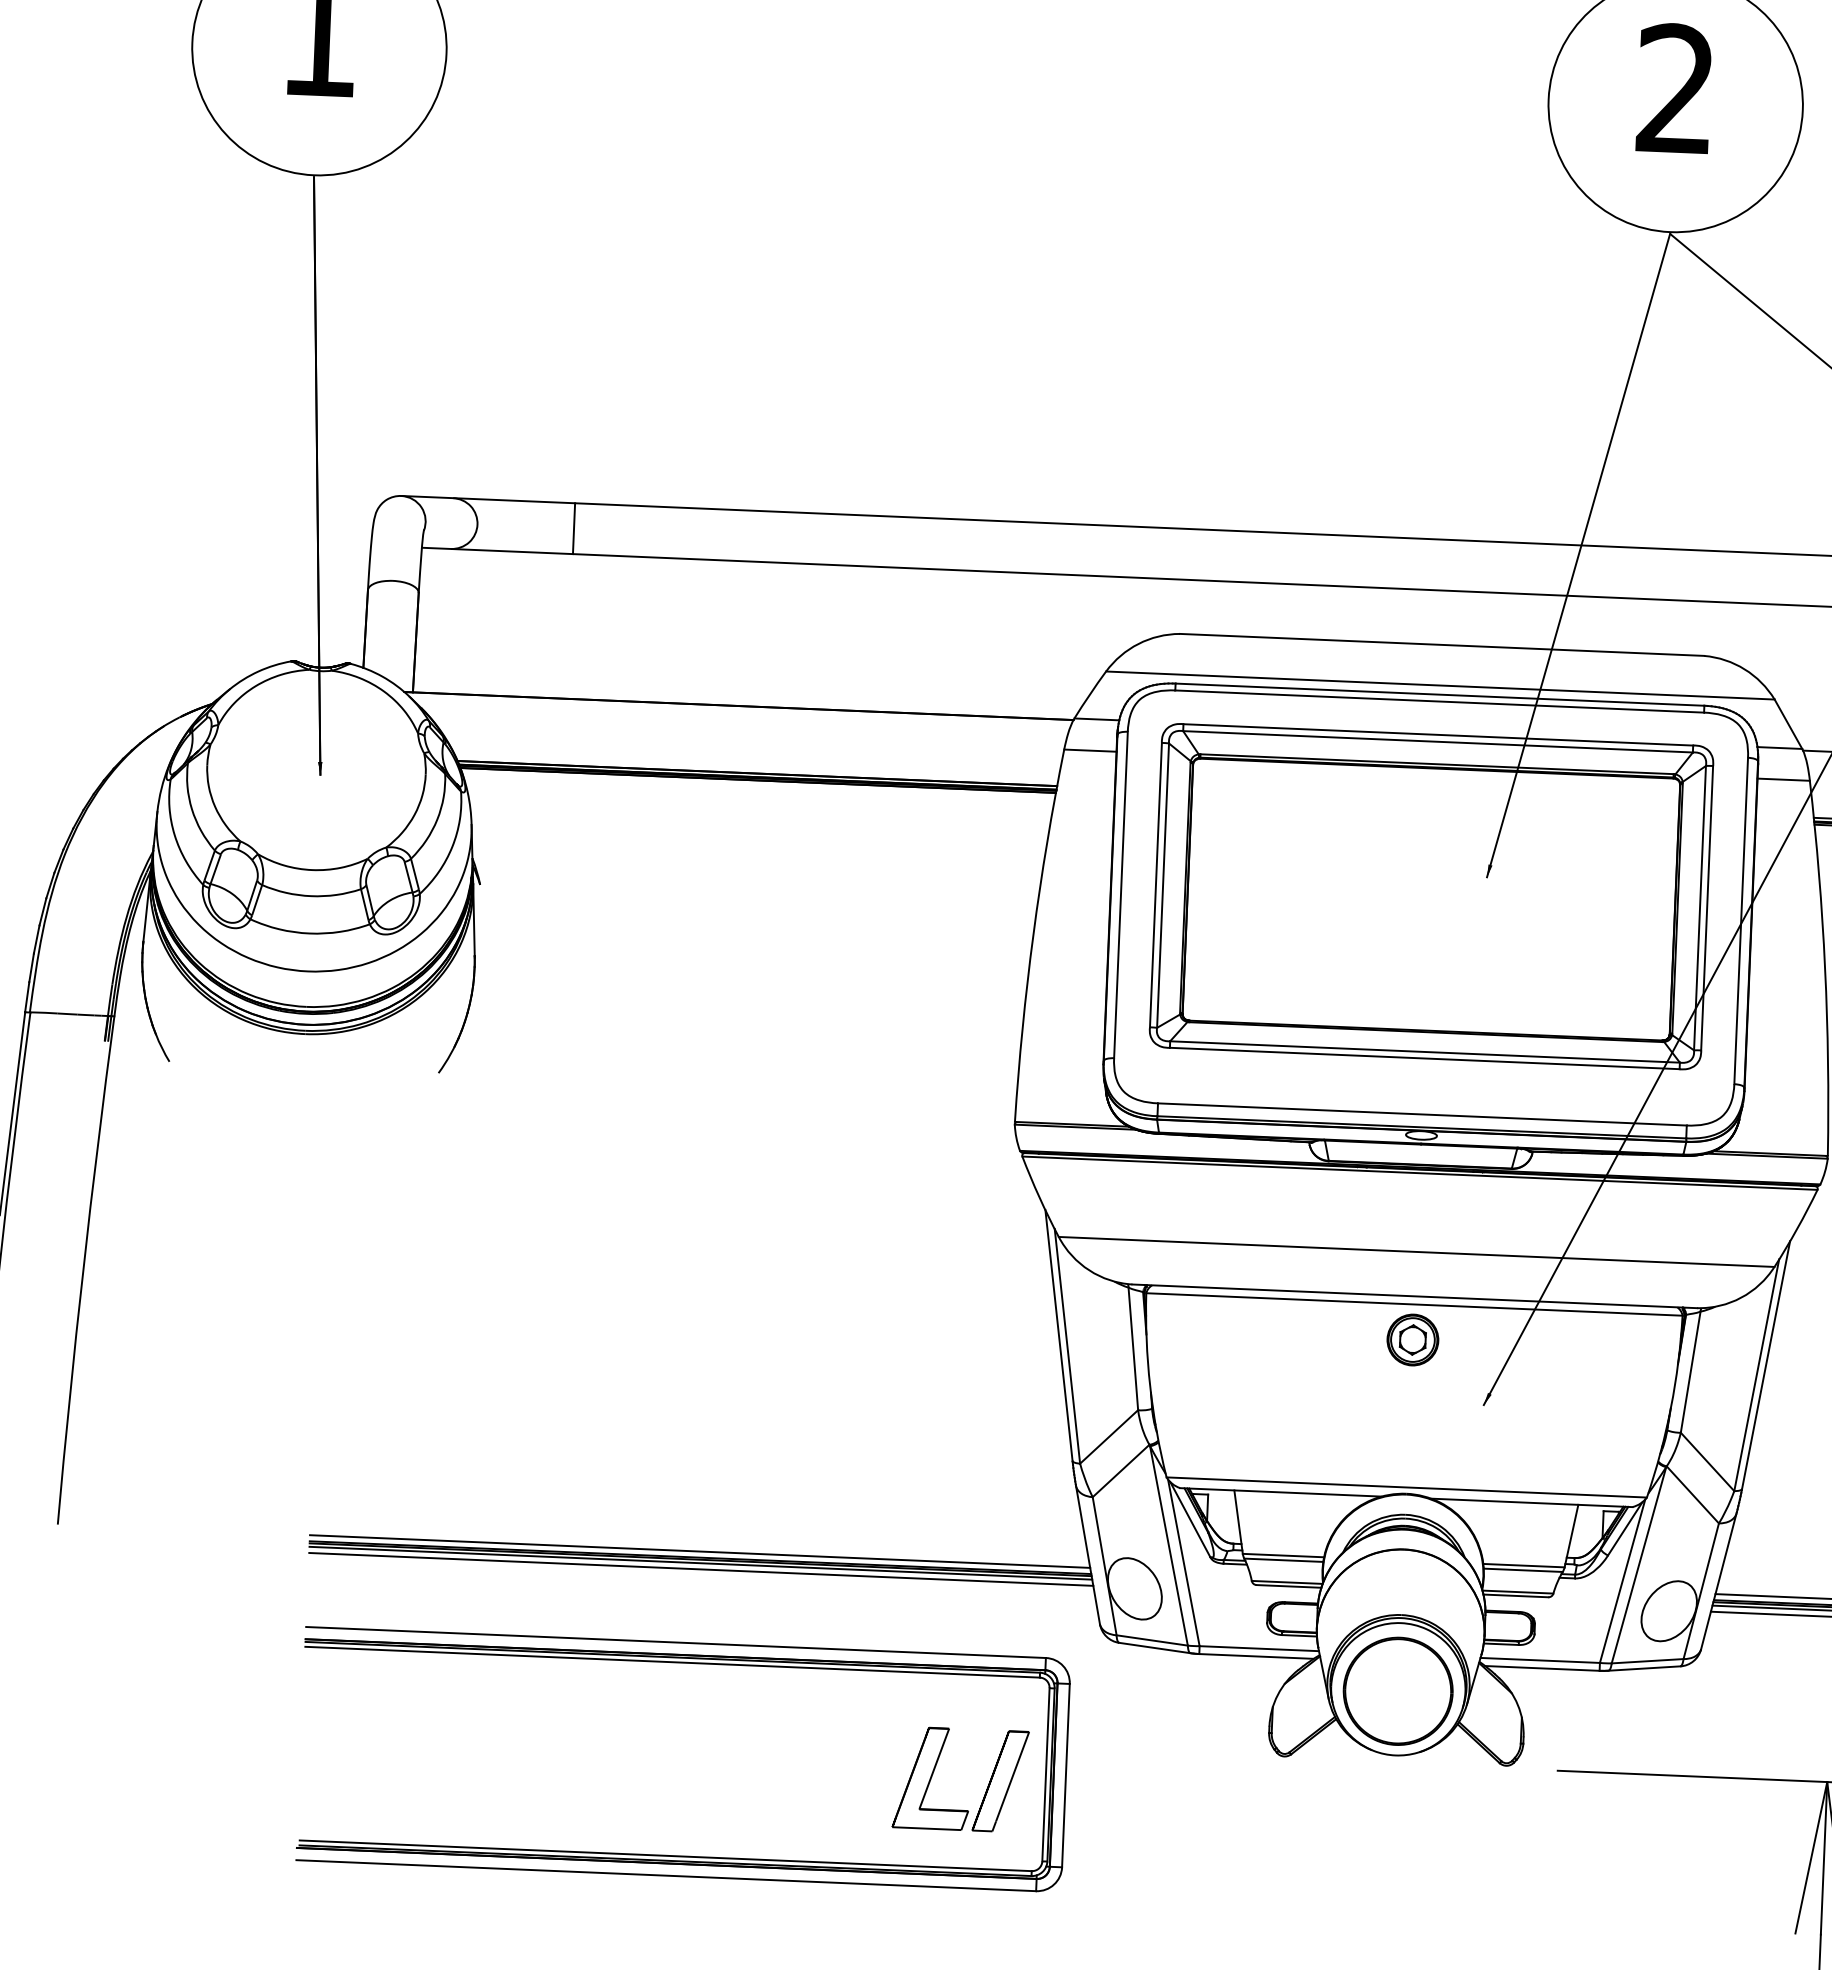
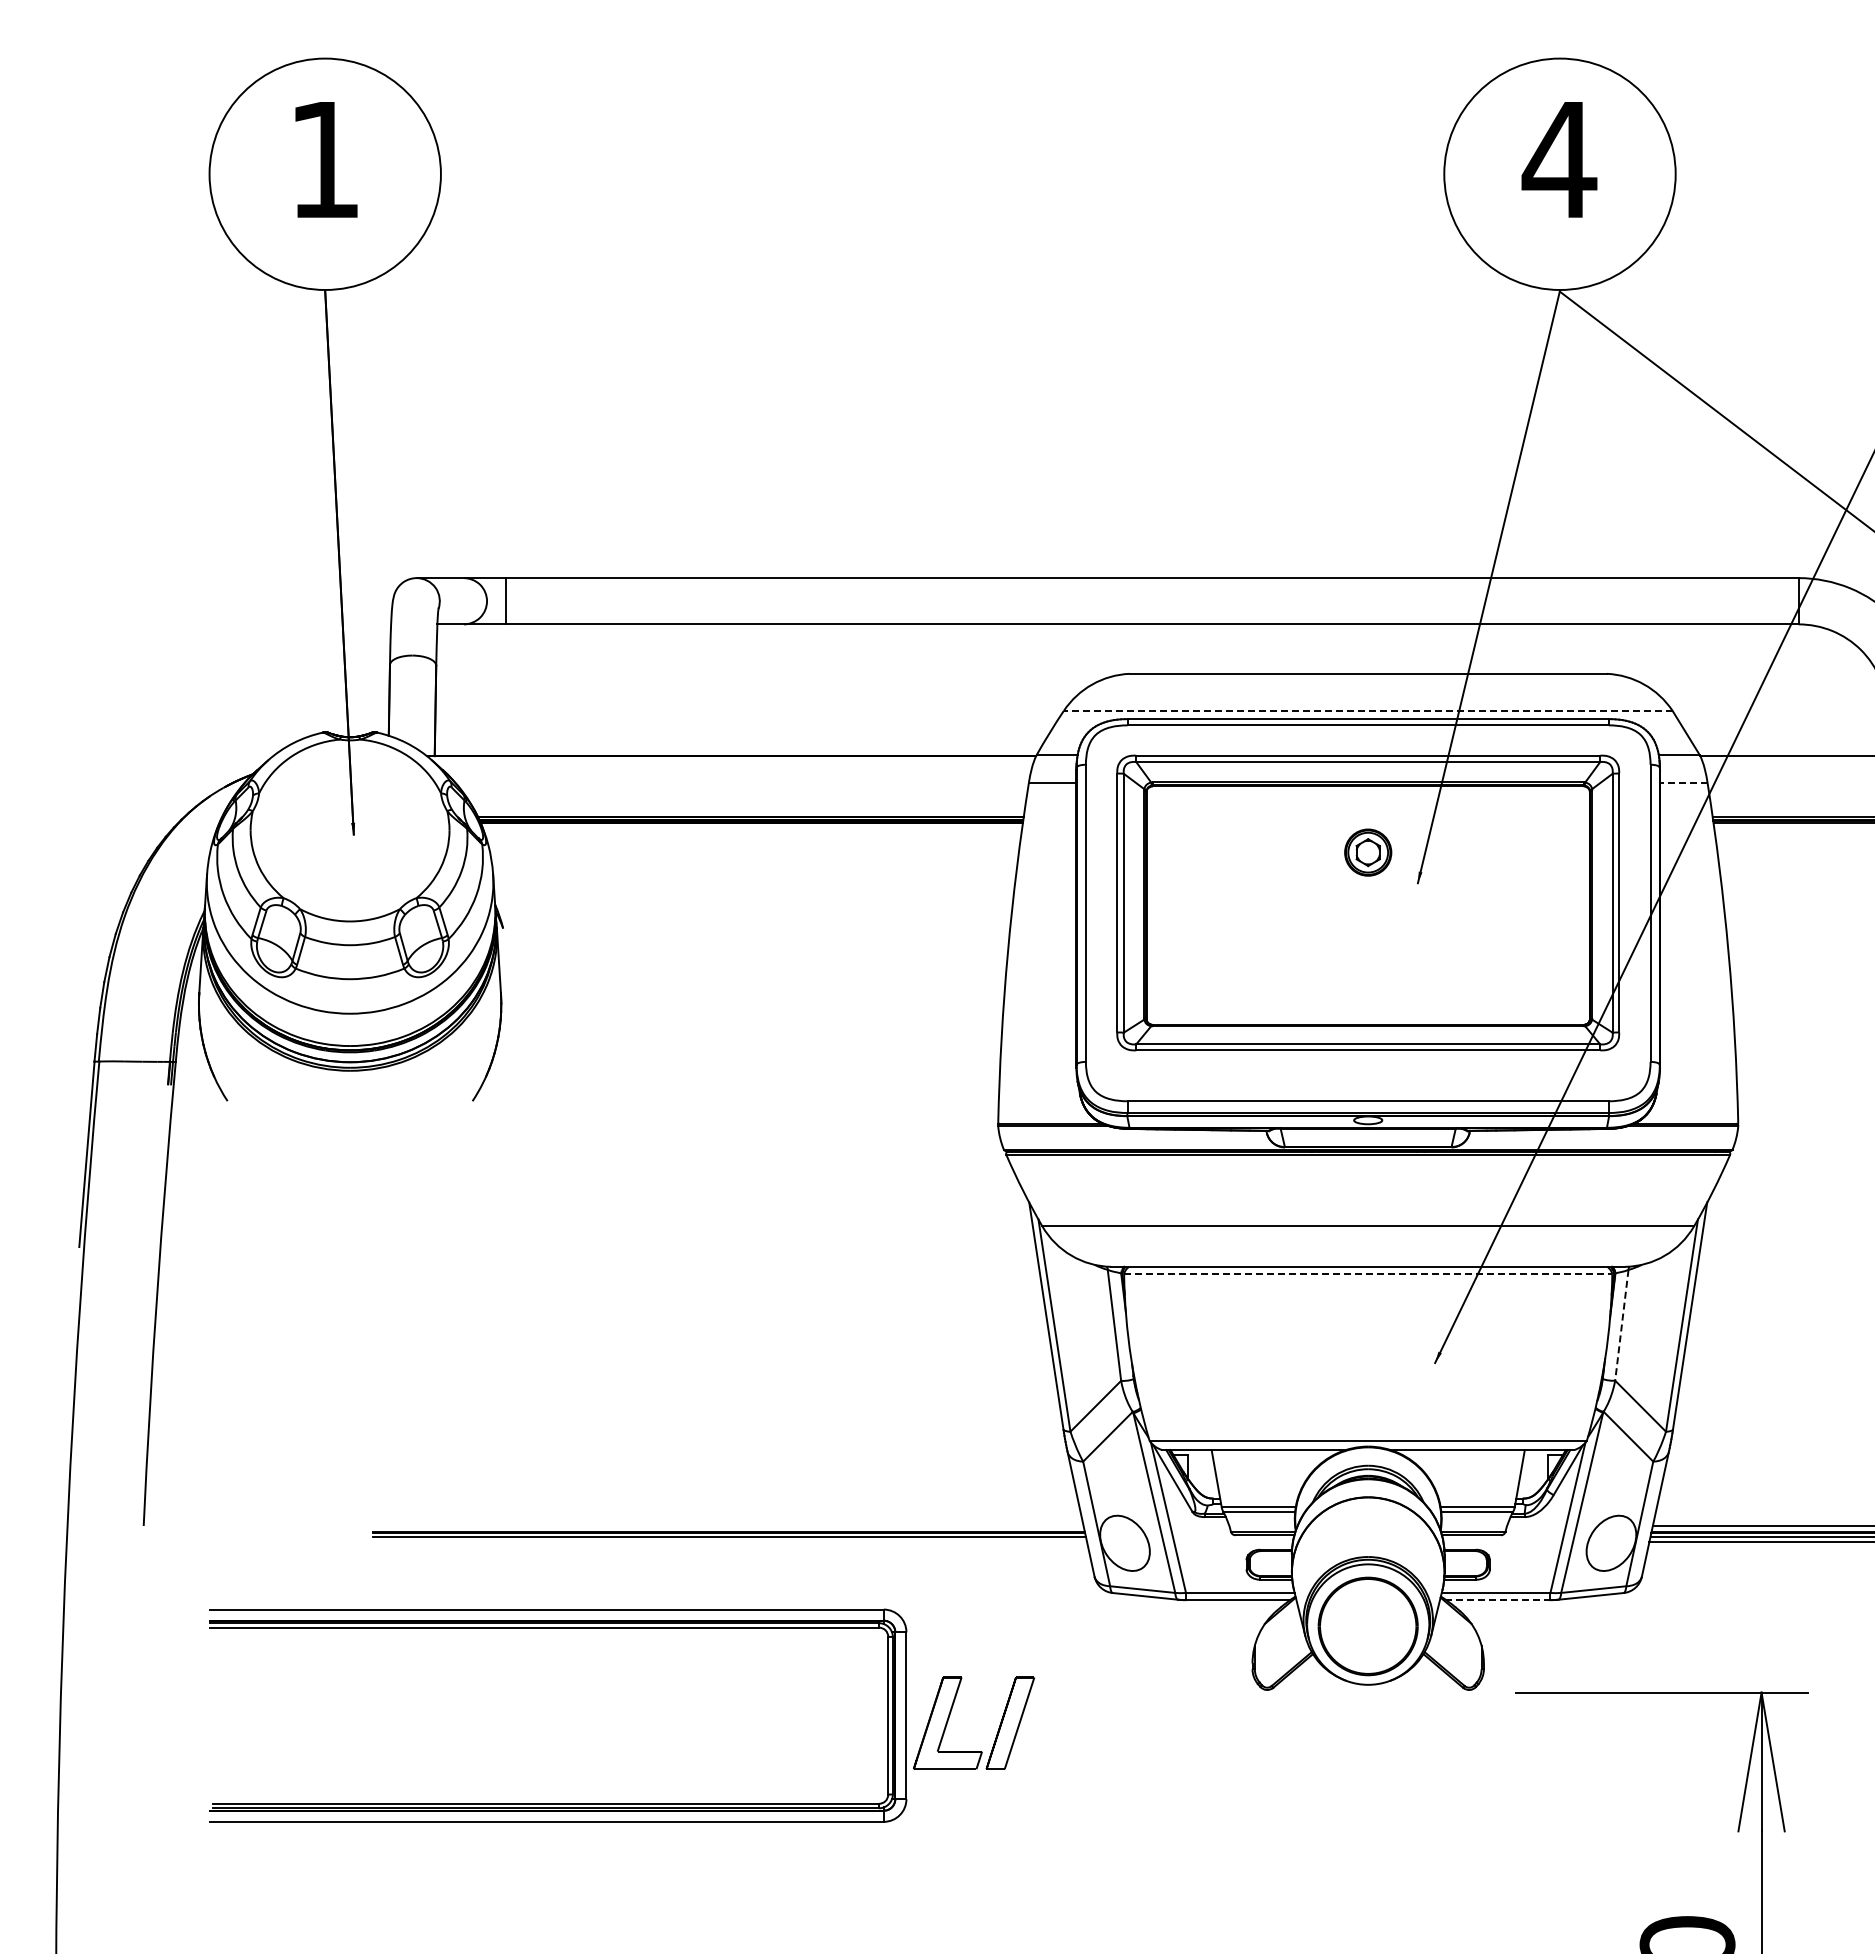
text: (1675, 87) -> (1559, 158), 2 -> 4
line: (573, 528) -> (505, 601), moved
line: (1439, 685) -> (1367, 710), solid -> dashed
line: (1783, 779) -> (1683, 783), solid -> dashed
line: (1414, 1304) -> (1368, 1274), solid -> dashed
part: (1413, 1339) -> (1368, 852), moved
line: (1690, 1372) -> (1621, 1325), solid -> dashed
line: (700, 1552) -> (728, 1526), removed
line: (701, 1569) -> (730, 1542), removed
part: (687, 1663) -> (558, 1628), moved
line: (1541, 1668) -> (1497, 1600), solid -> dashed

